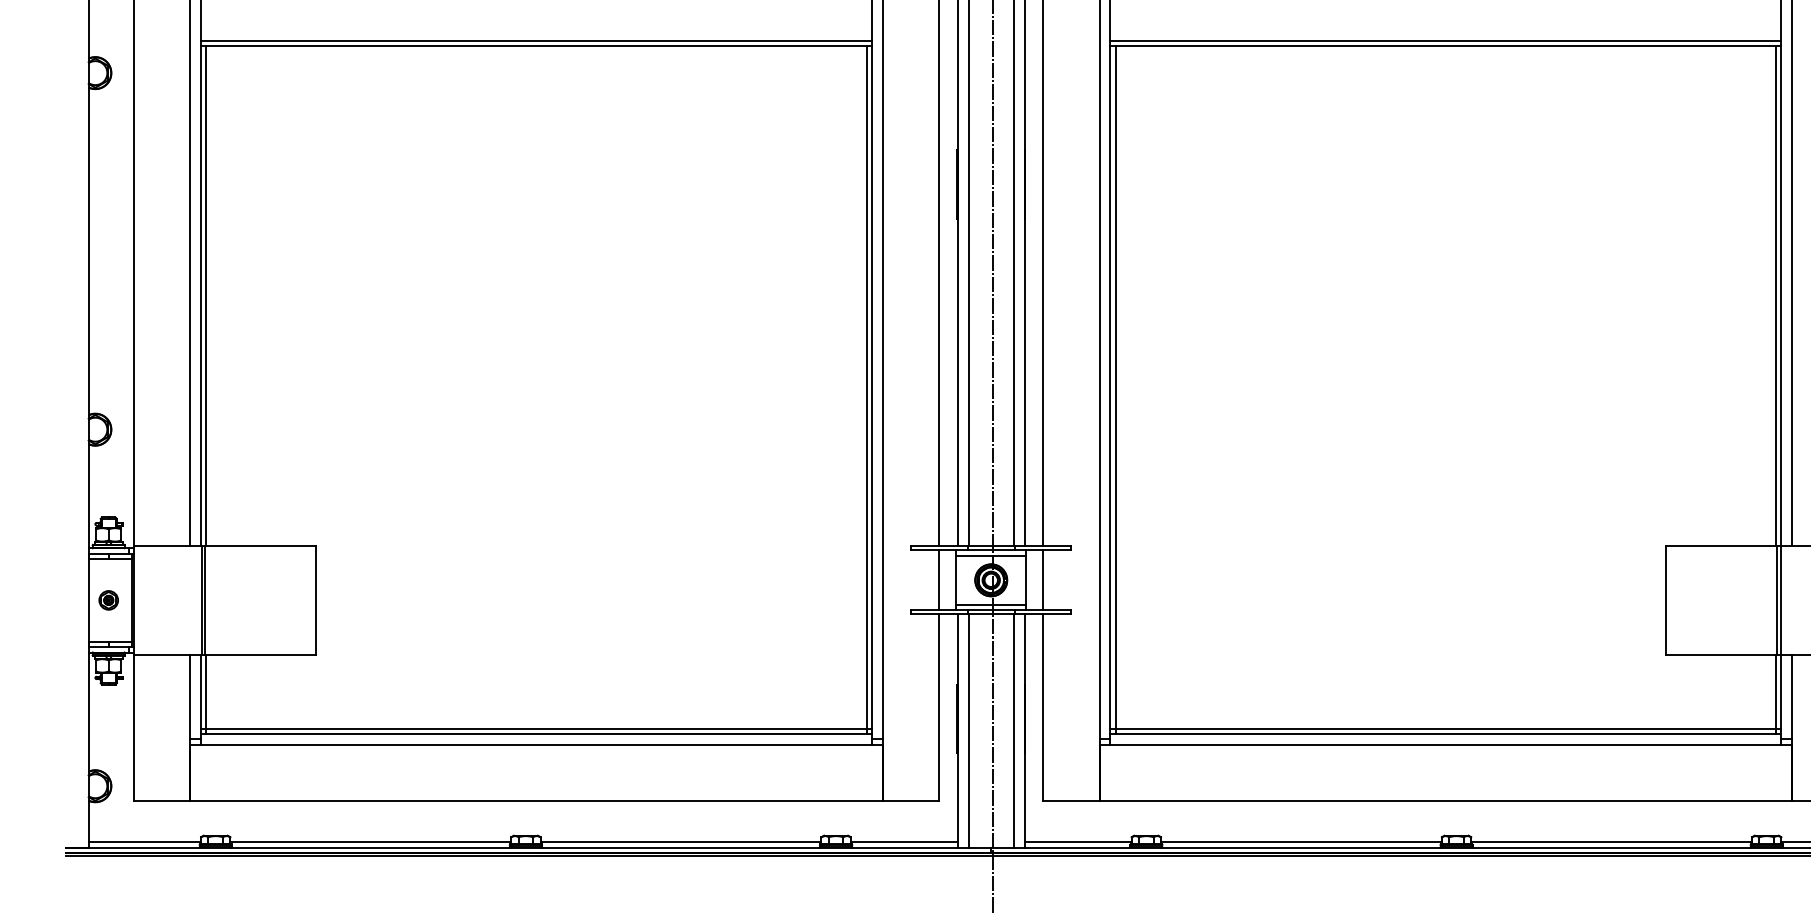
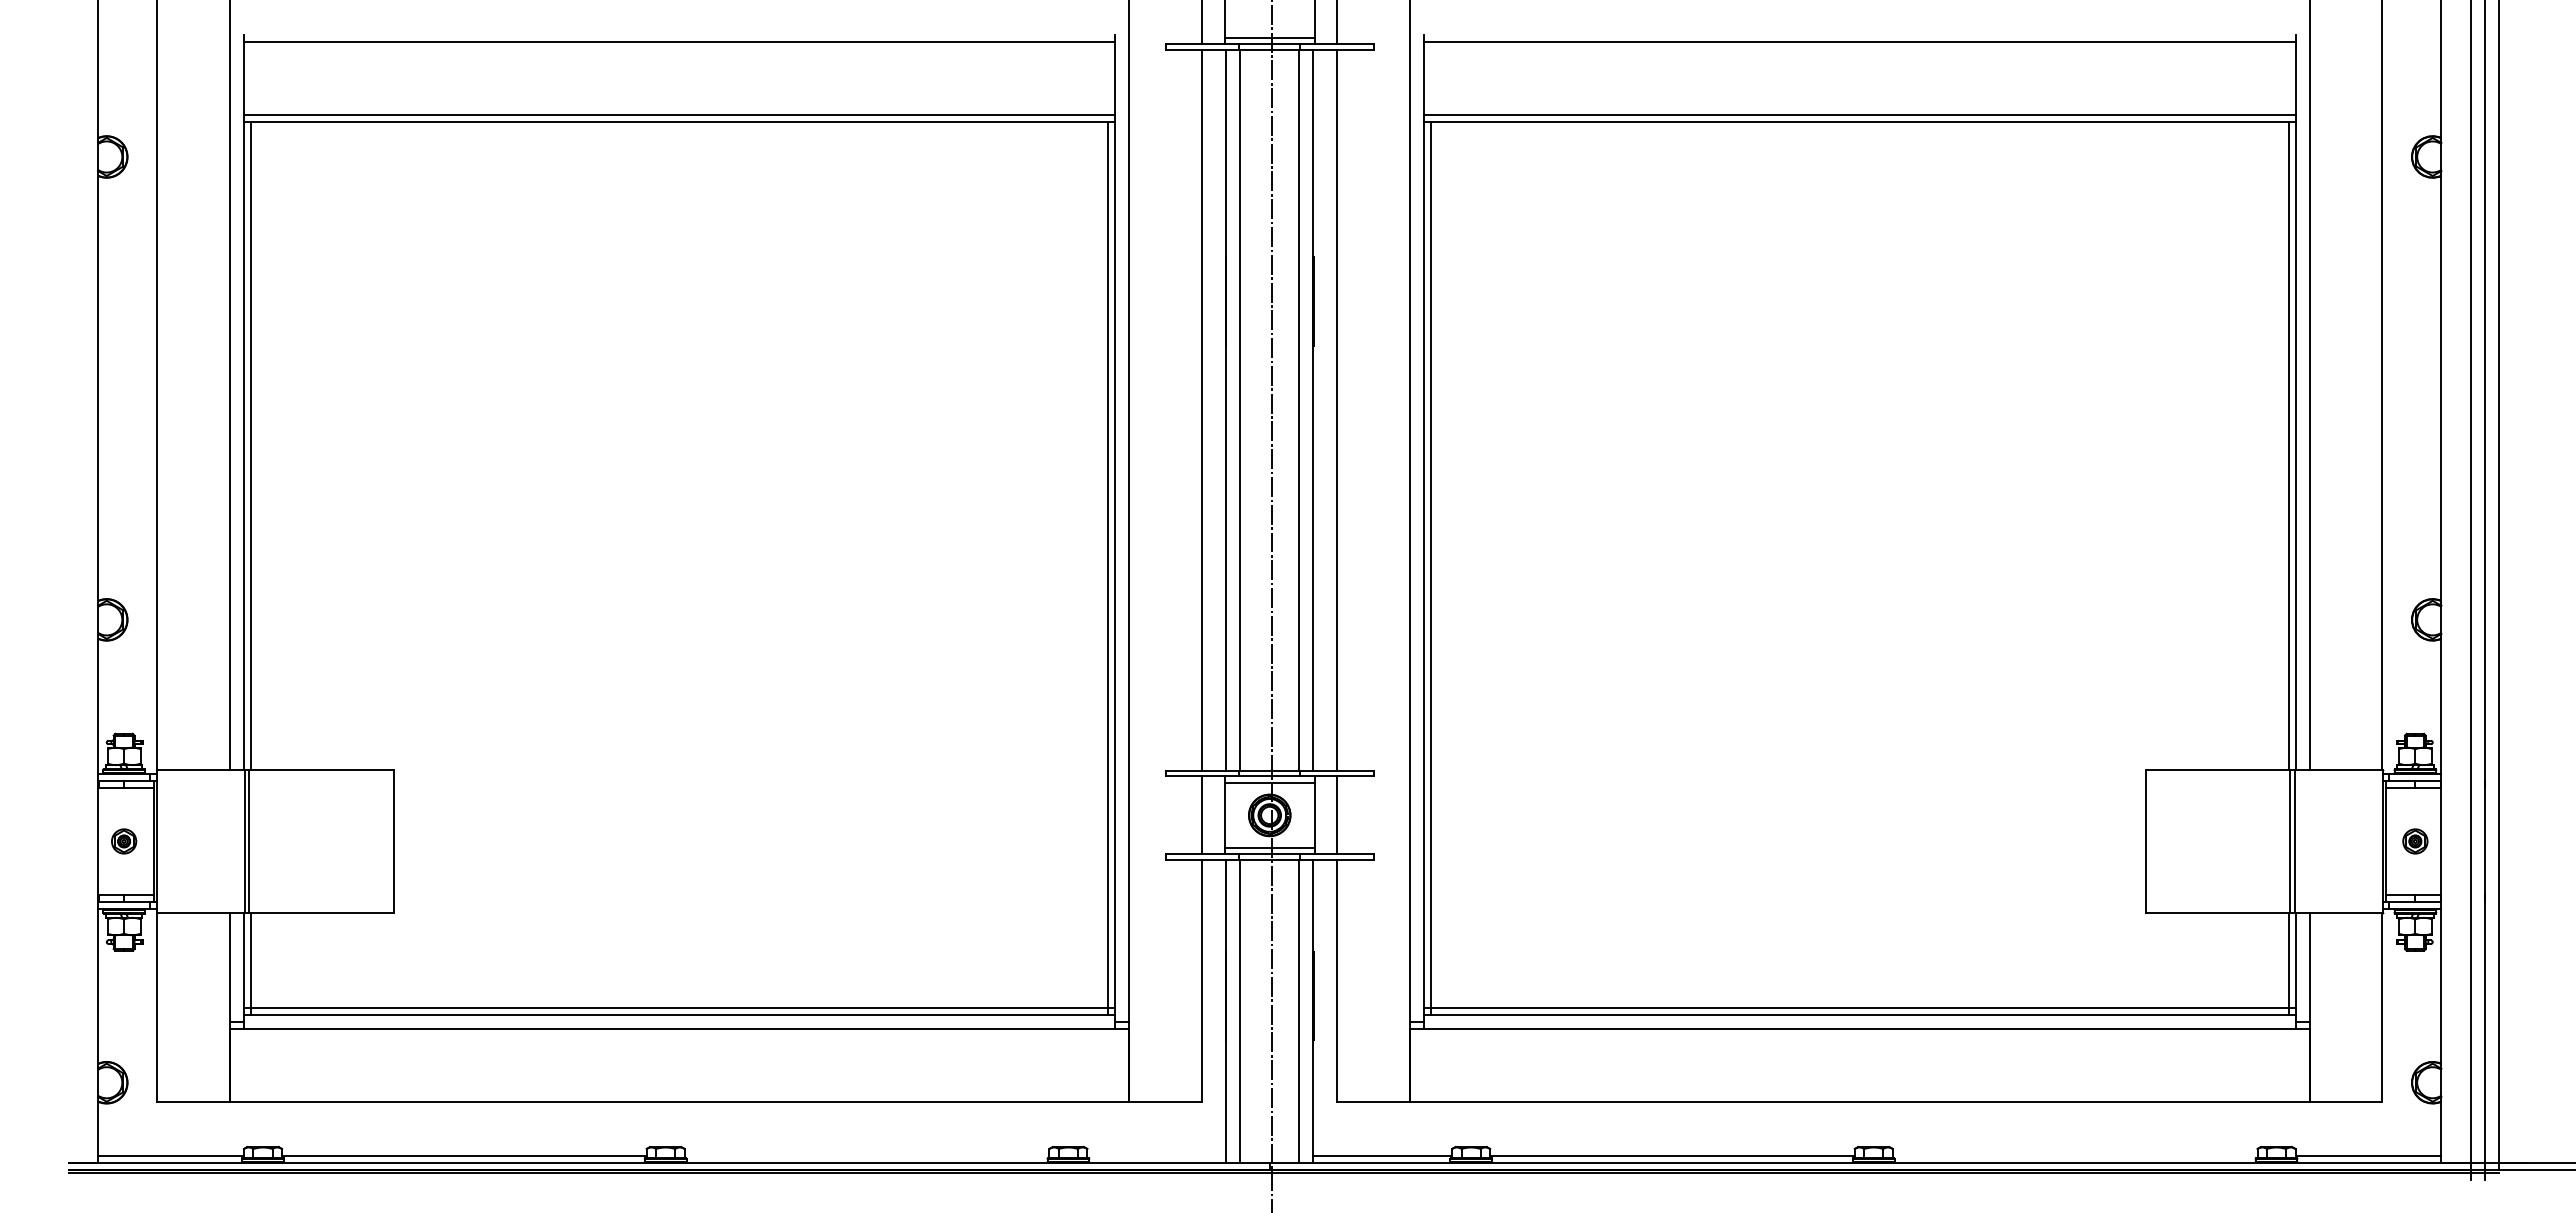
line: (680, 842) -> (866, 1155), removed
line: (903, 842) -> (1156, 1155), removed
line: (1611, 842) -> (2074, 1155), removed

